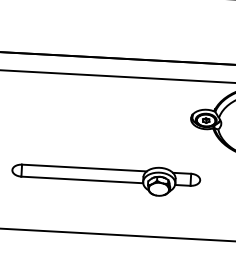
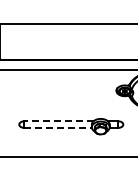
line: (83, 168) -> (58, 121), solid -> dashed
line: (82, 179) -> (58, 127), solid -> dashed

